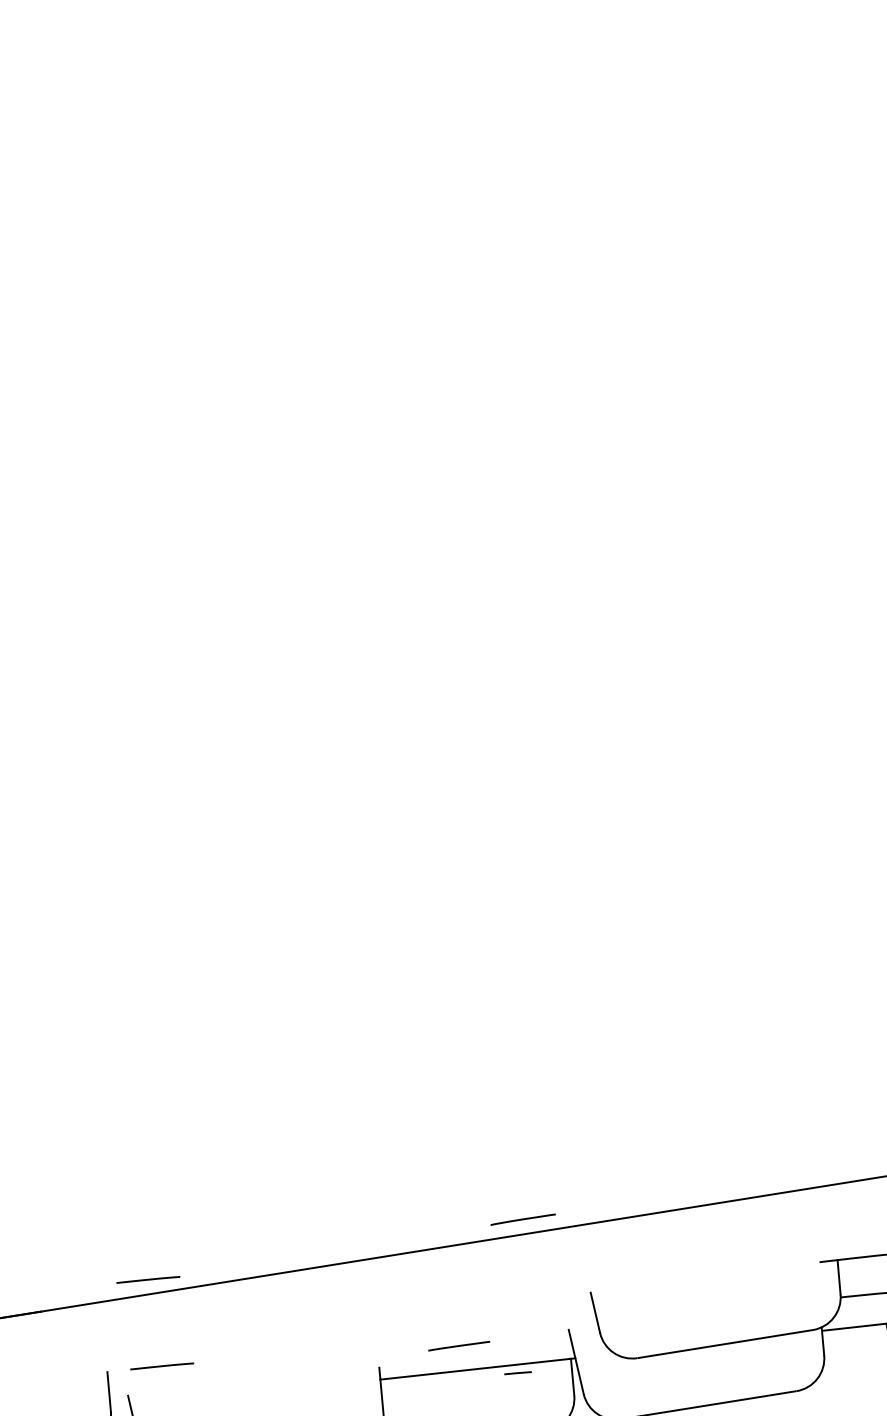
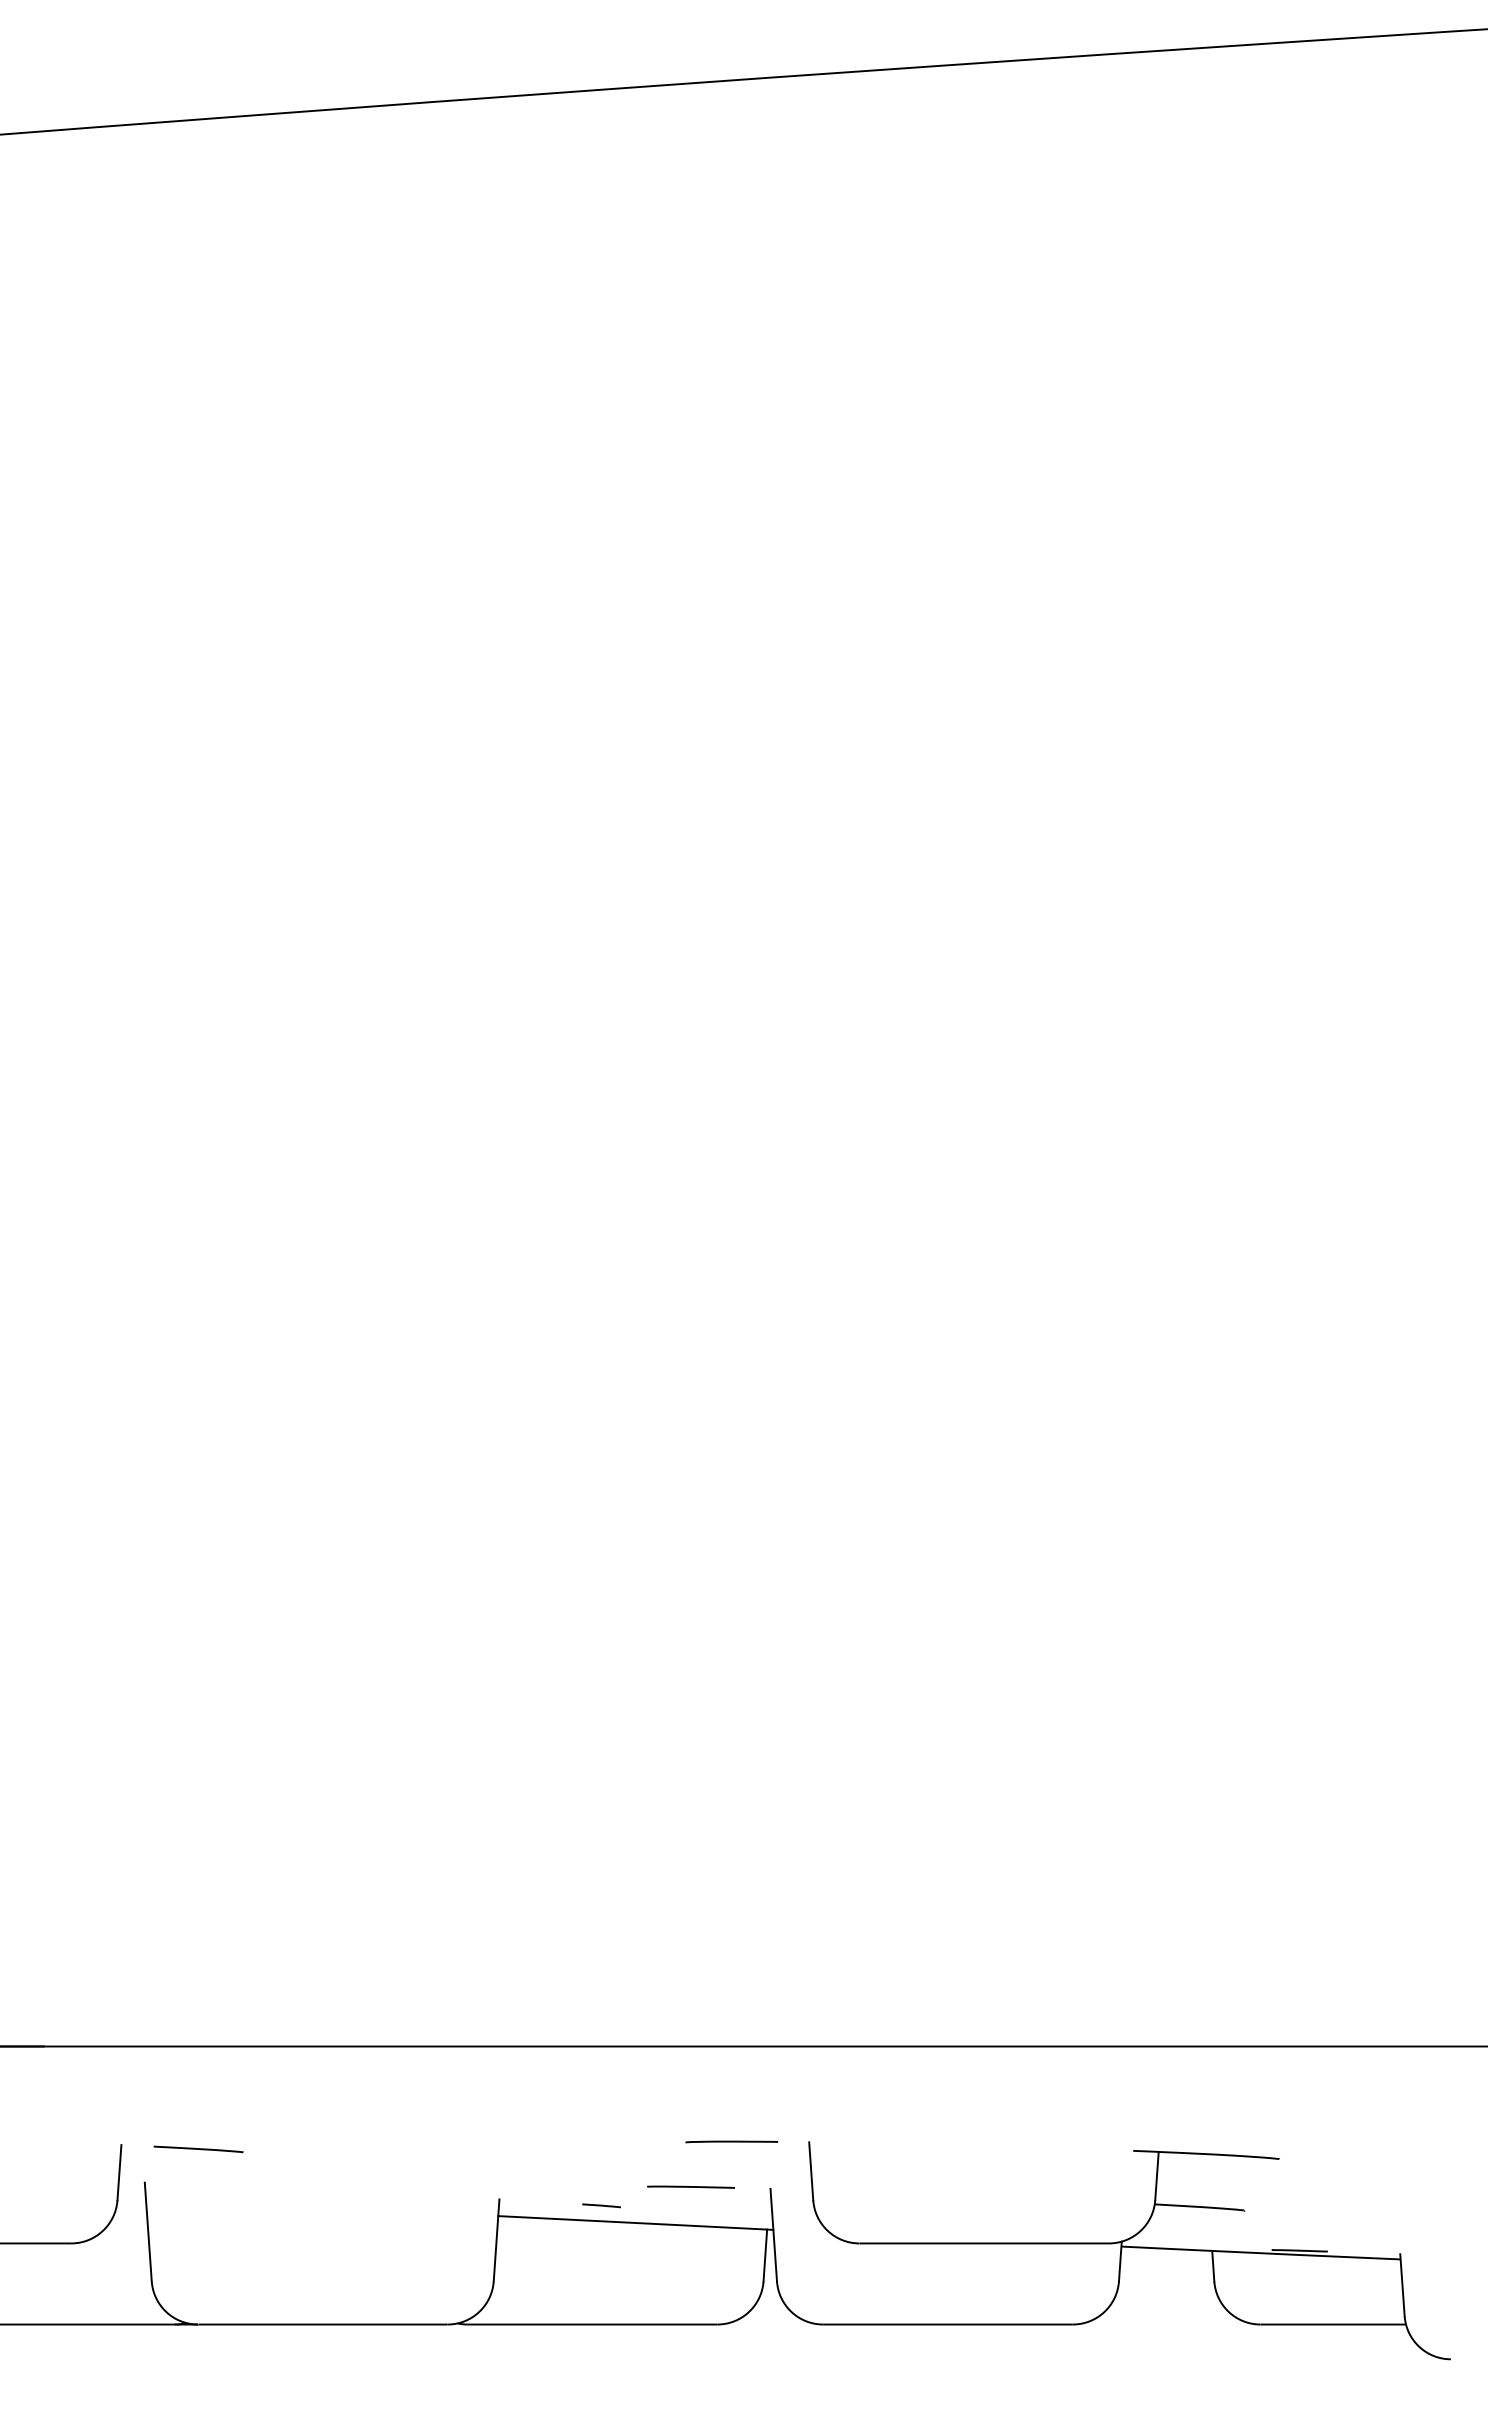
line: (522, 1219) -> (731, 2141), moved
line: (148, 1280) -> (198, 2026), removed
line: (458, 1345) -> (690, 2186), moved
line: (517, 1373) -> (601, 2205), moved

